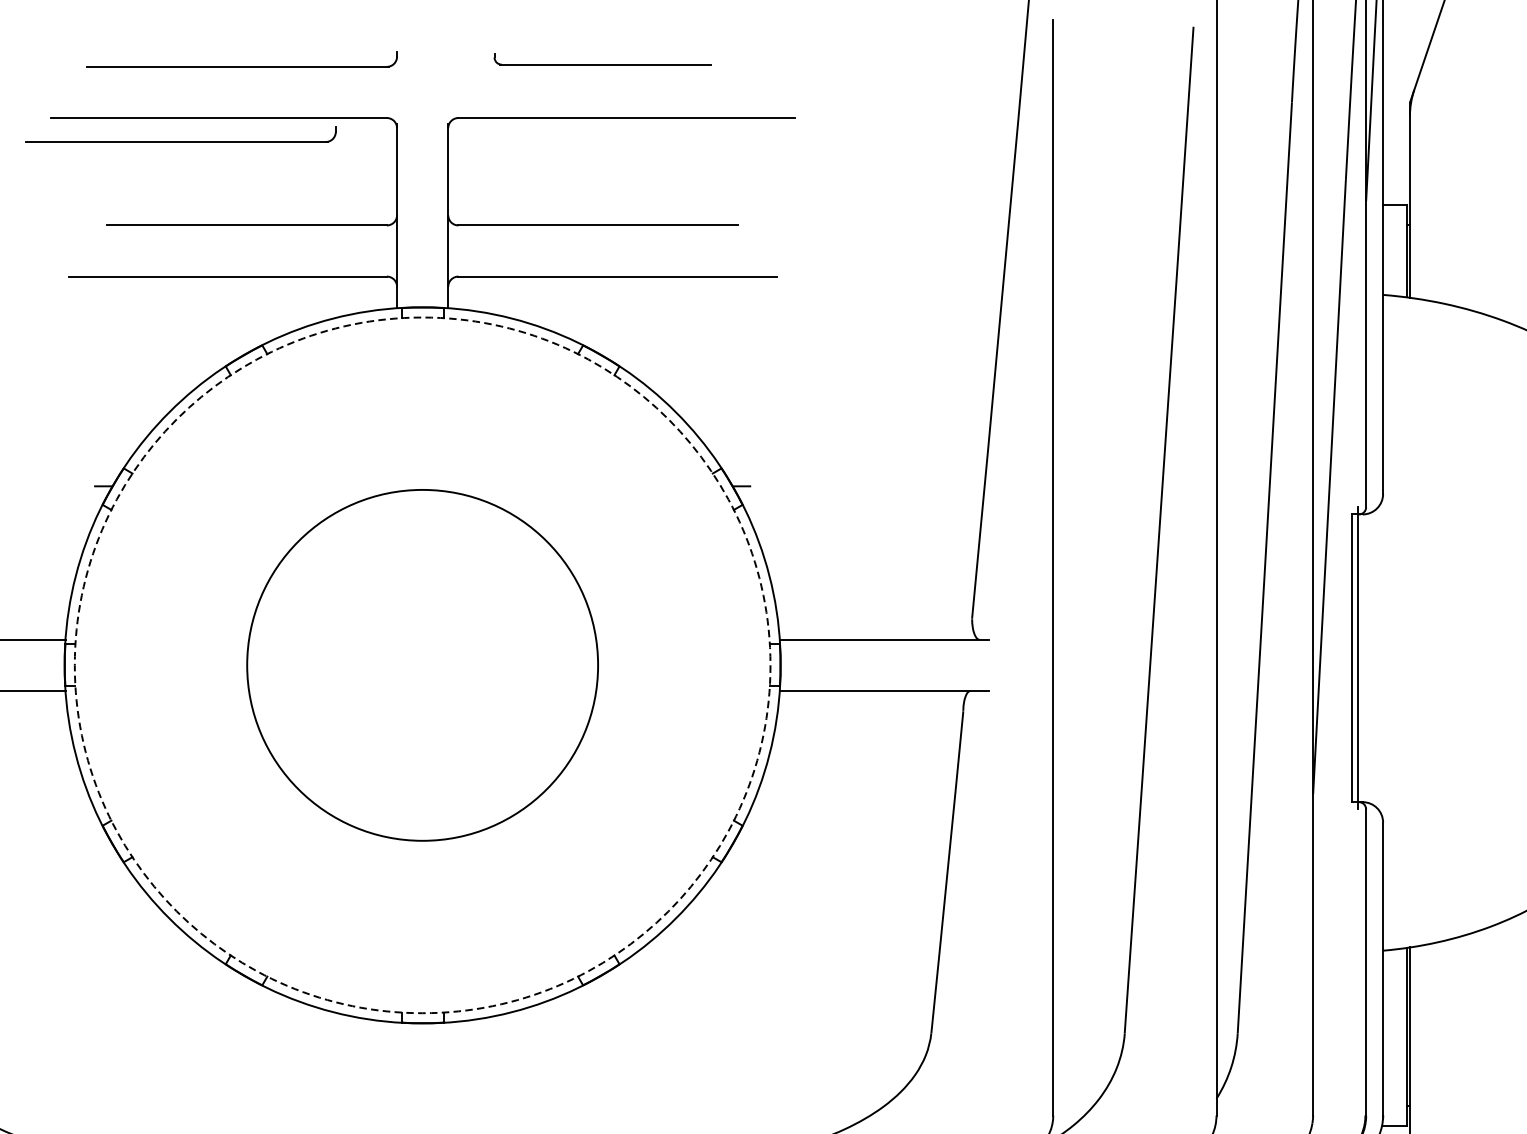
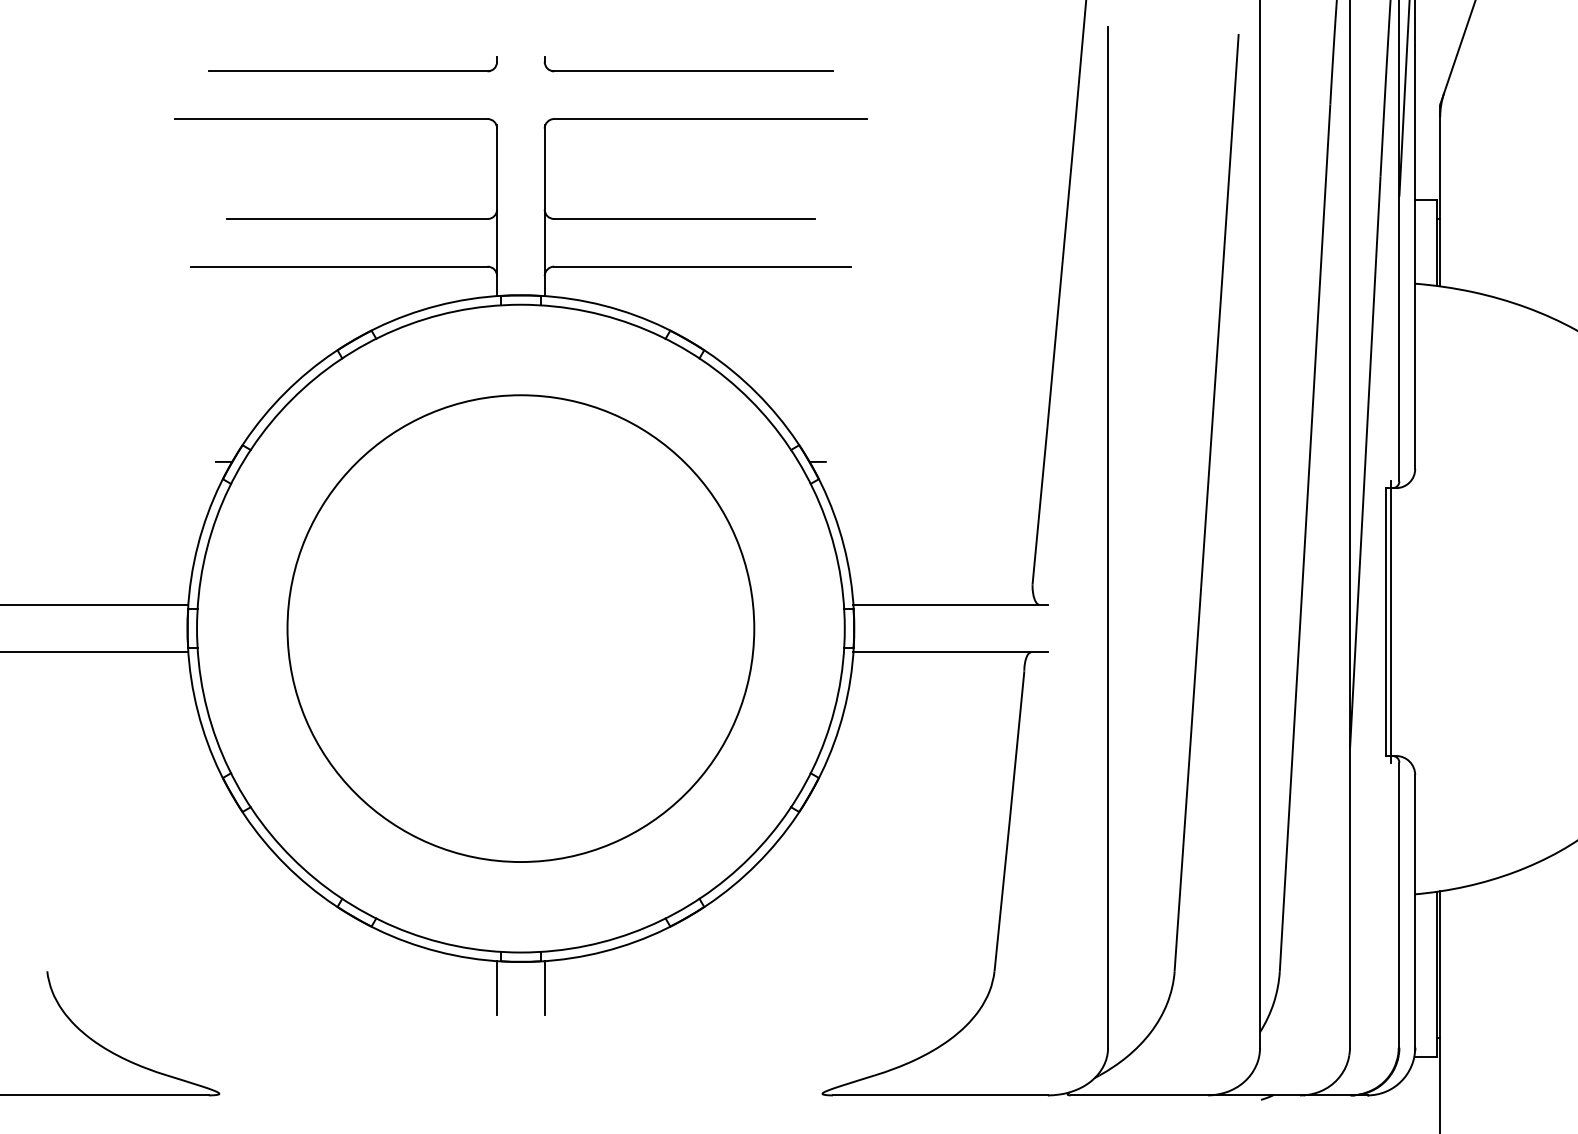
part: (602, 59) -> (688, 64), size x1.43
part: (180, 134) -> (295, 134), removed
circle: (422, 665) -> (520, 628), dashed -> solid
circle: (422, 665) -> (520, 628), size x1.43
line: (397, 1050) -> (497, 987), added
line: (447, 1050) -> (544, 987), added

